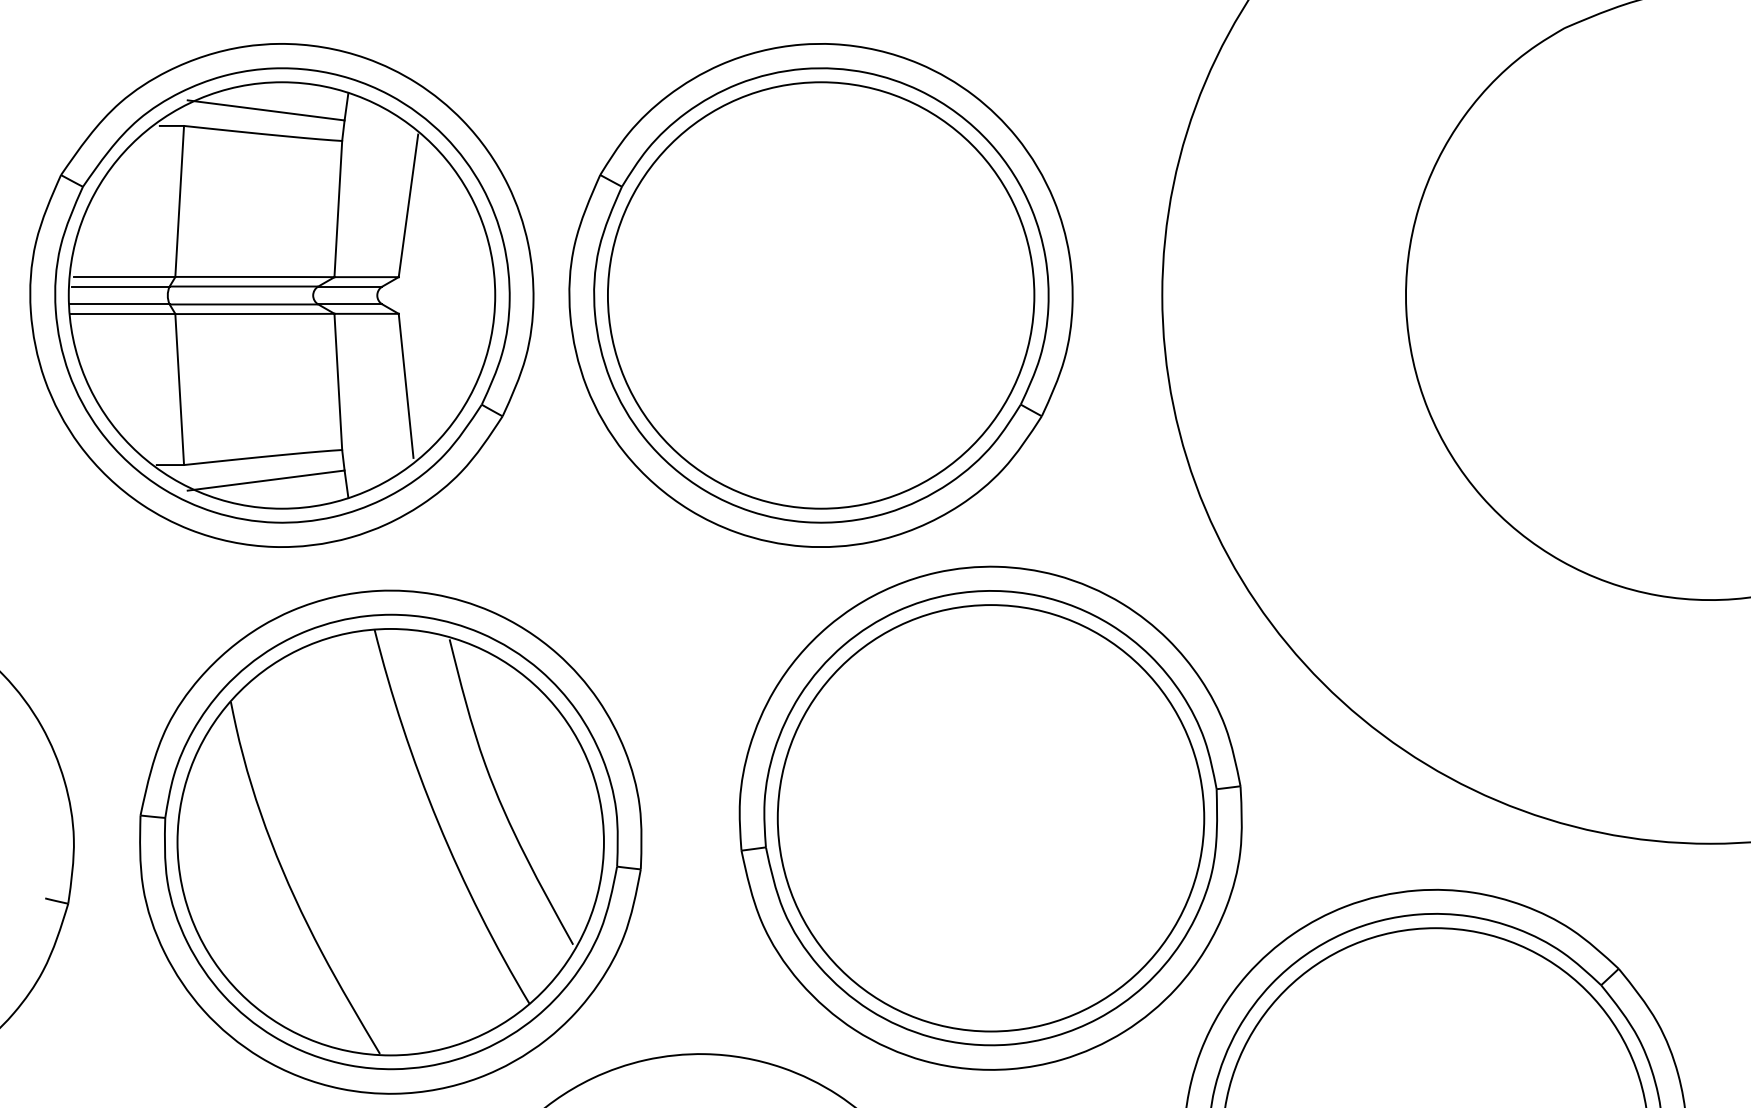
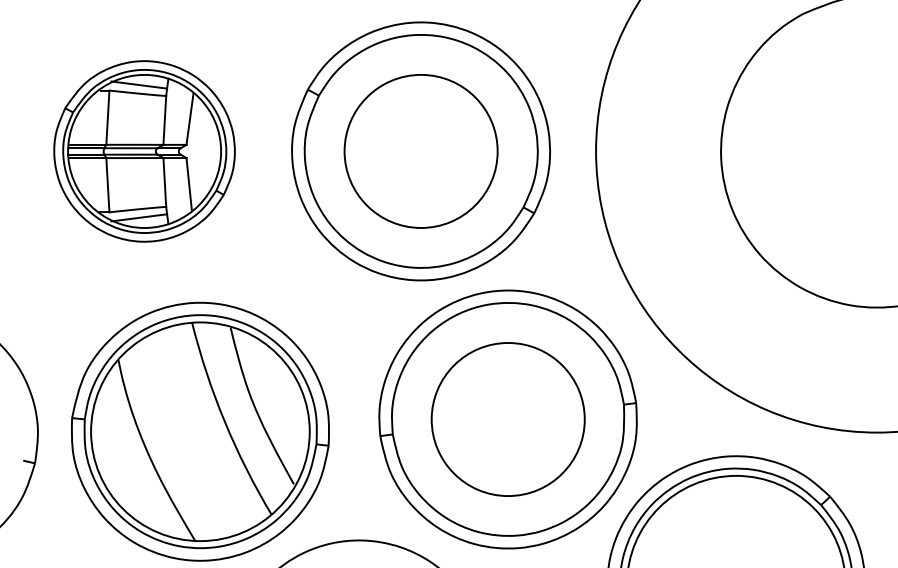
part: (281, 295) -> (144, 151), size x0.7
circle: (819, 295) -> (420, 151), size x0.7
circle: (989, 818) -> (507, 419), size x0.7

